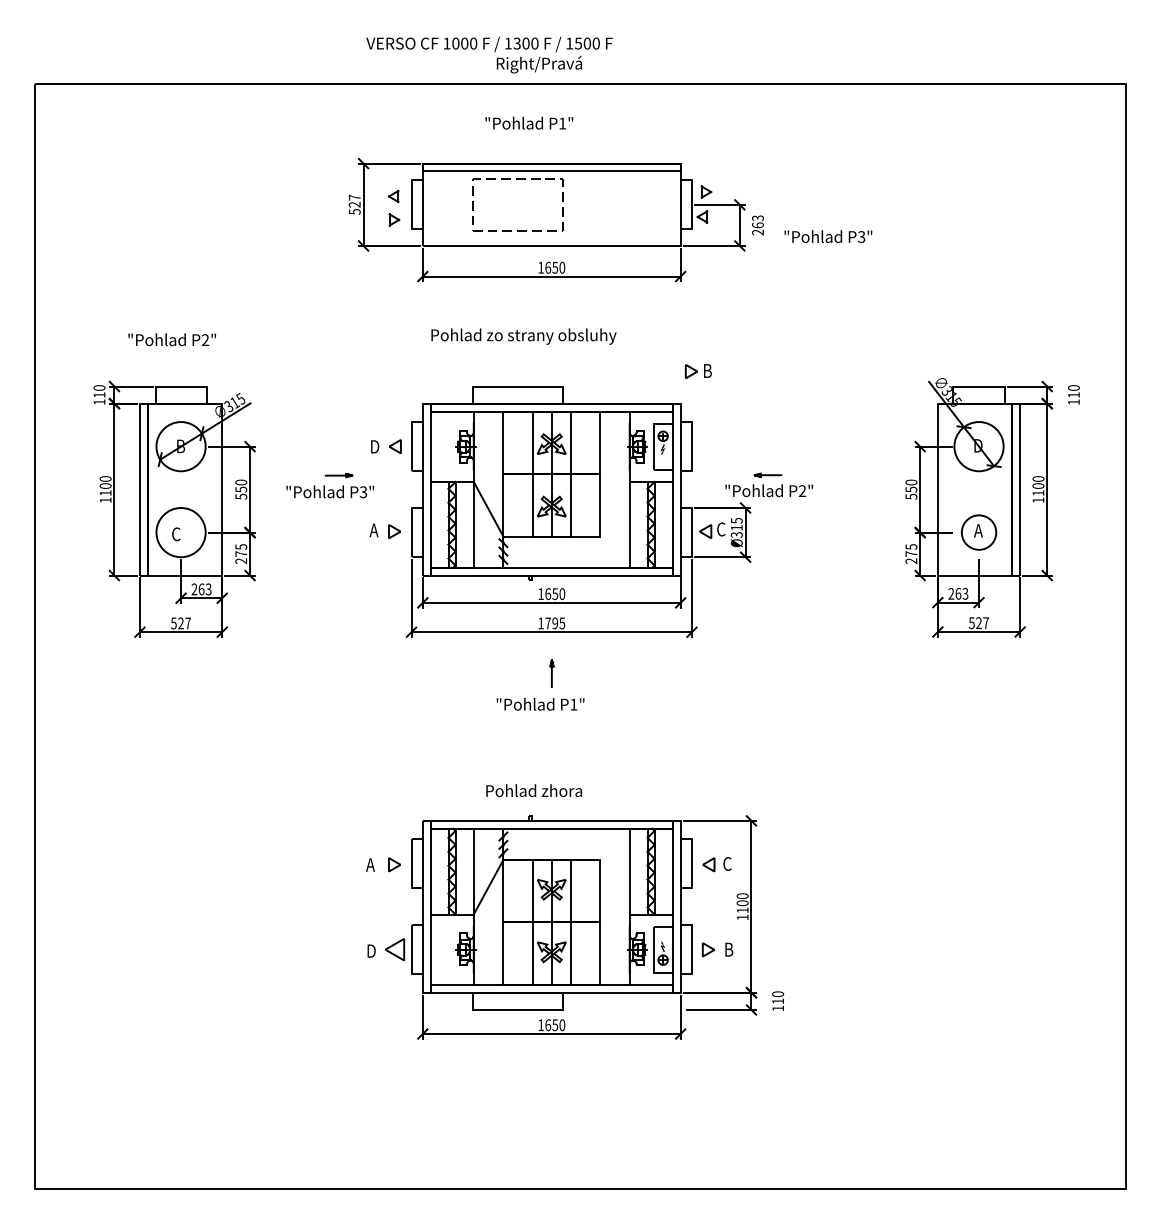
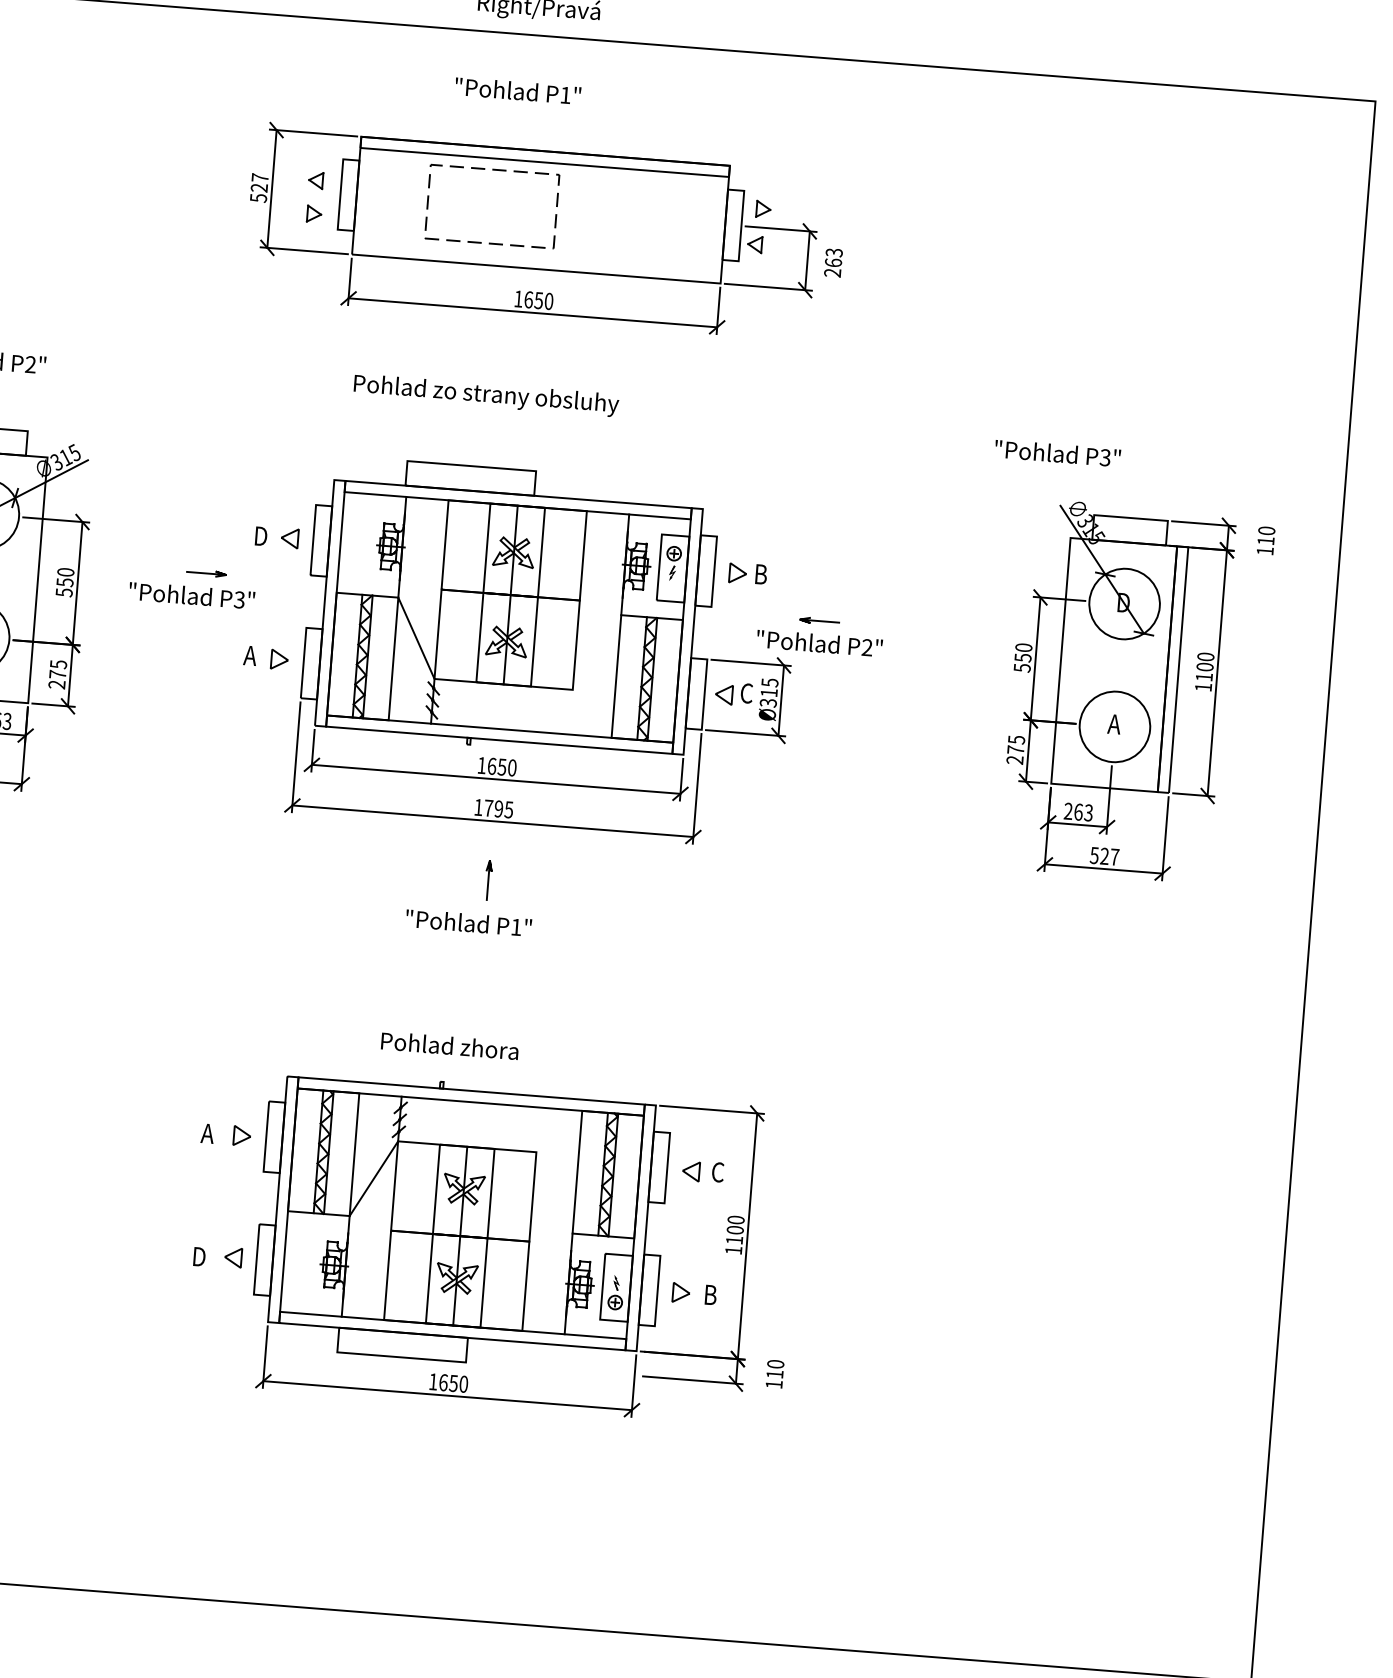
text: (828, 236) -> (1058, 453), moved
part: (697, 371) -> (746, 574), moved
circle: (978, 532) -> (1114, 726), size x1.43
part: (395, 949) -> (233, 1257), size x0.62

